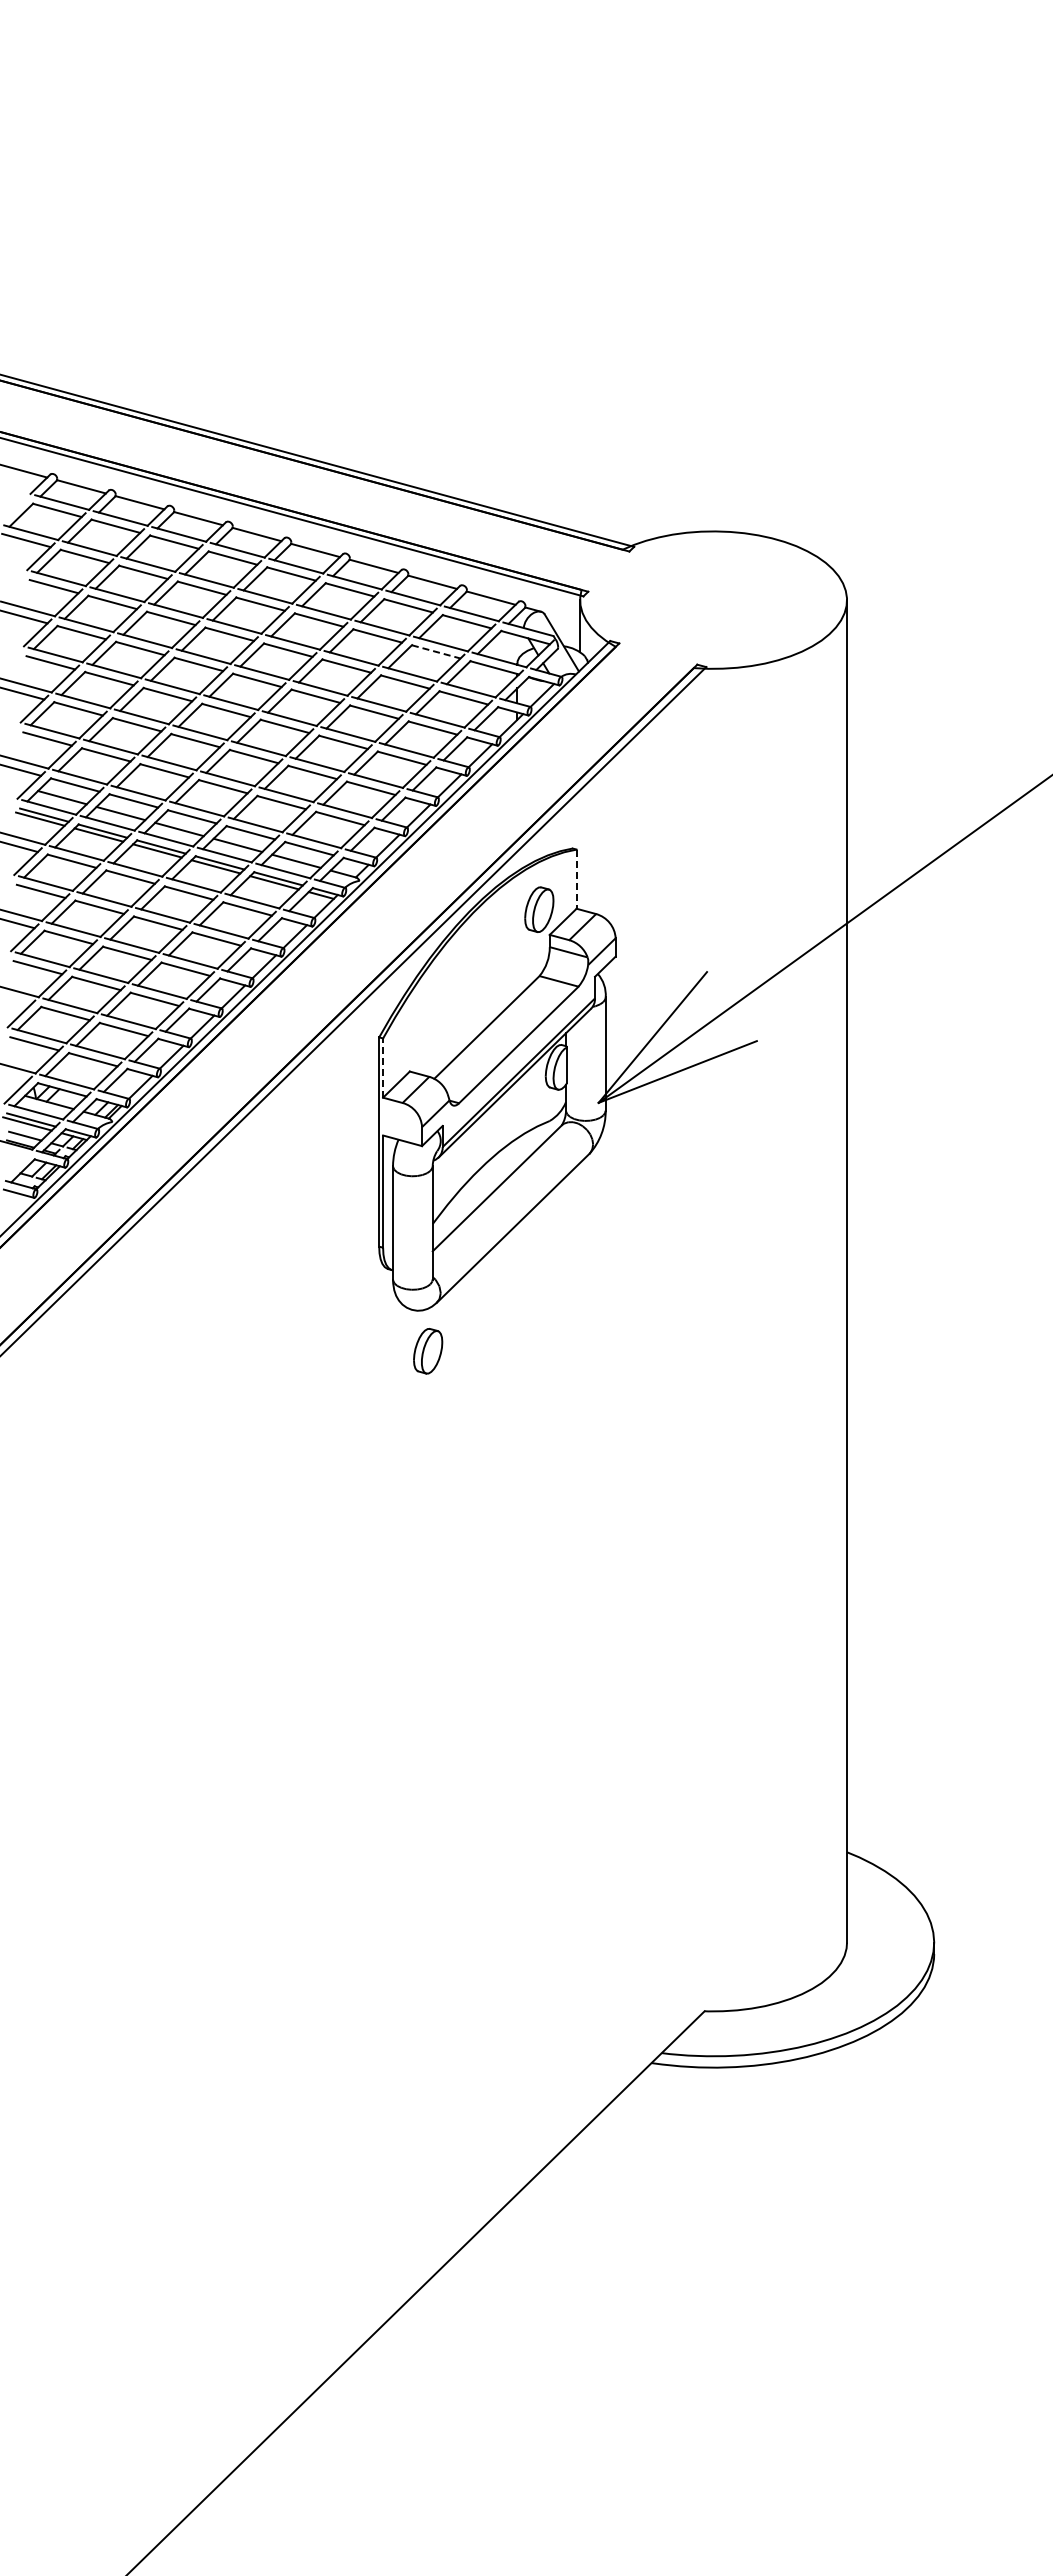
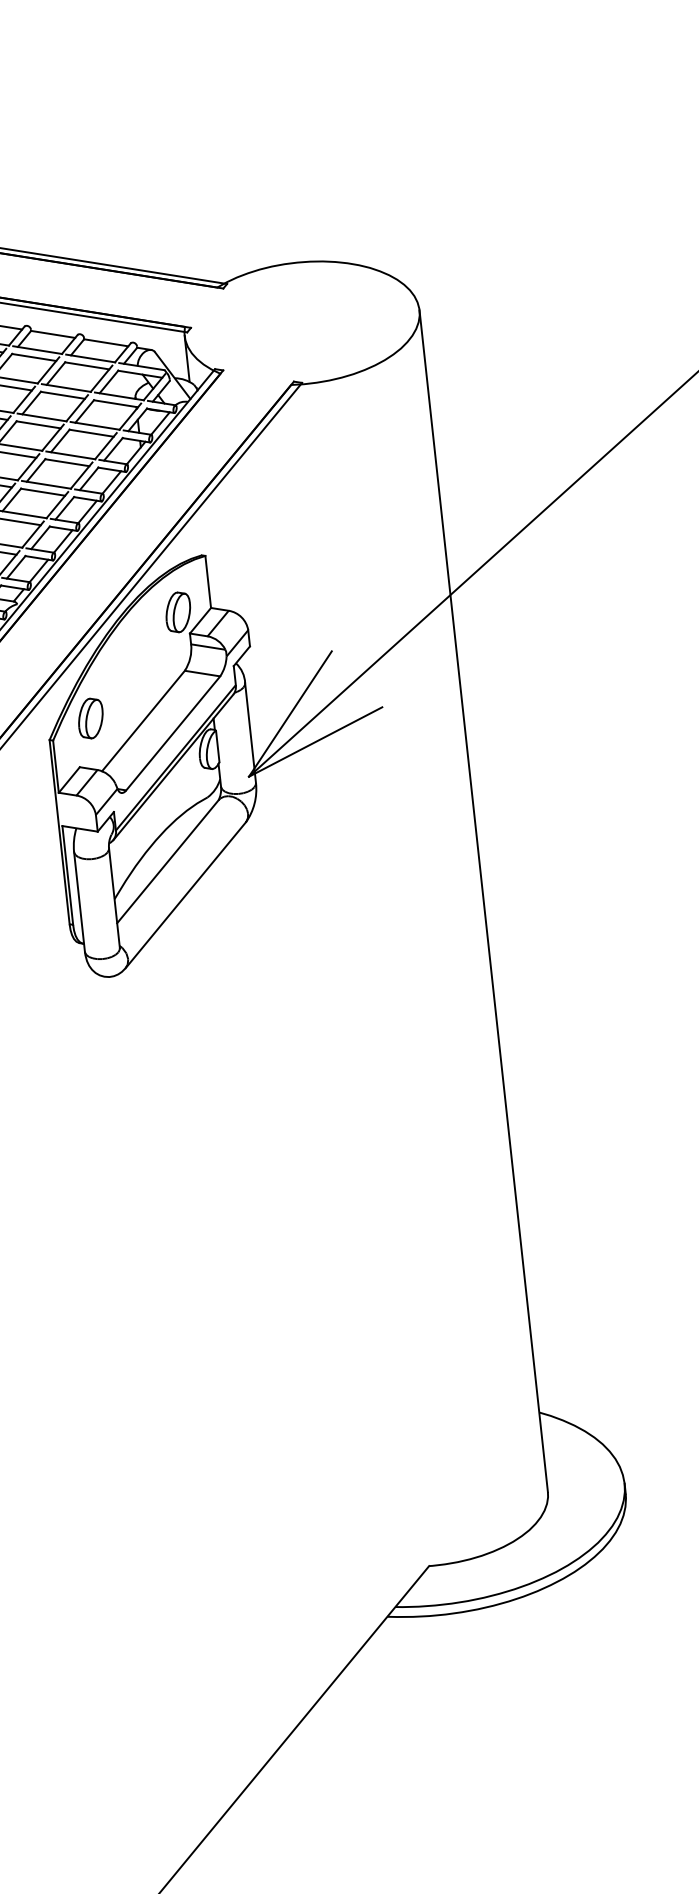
line: (436, 652) -> (63, 395), dashed -> solid
line: (576, 879) -> (208, 582), dashed -> solid
line: (383, 1068) -> (56, 767), dashed -> solid
part: (428, 1351) -> (91, 718), moved

